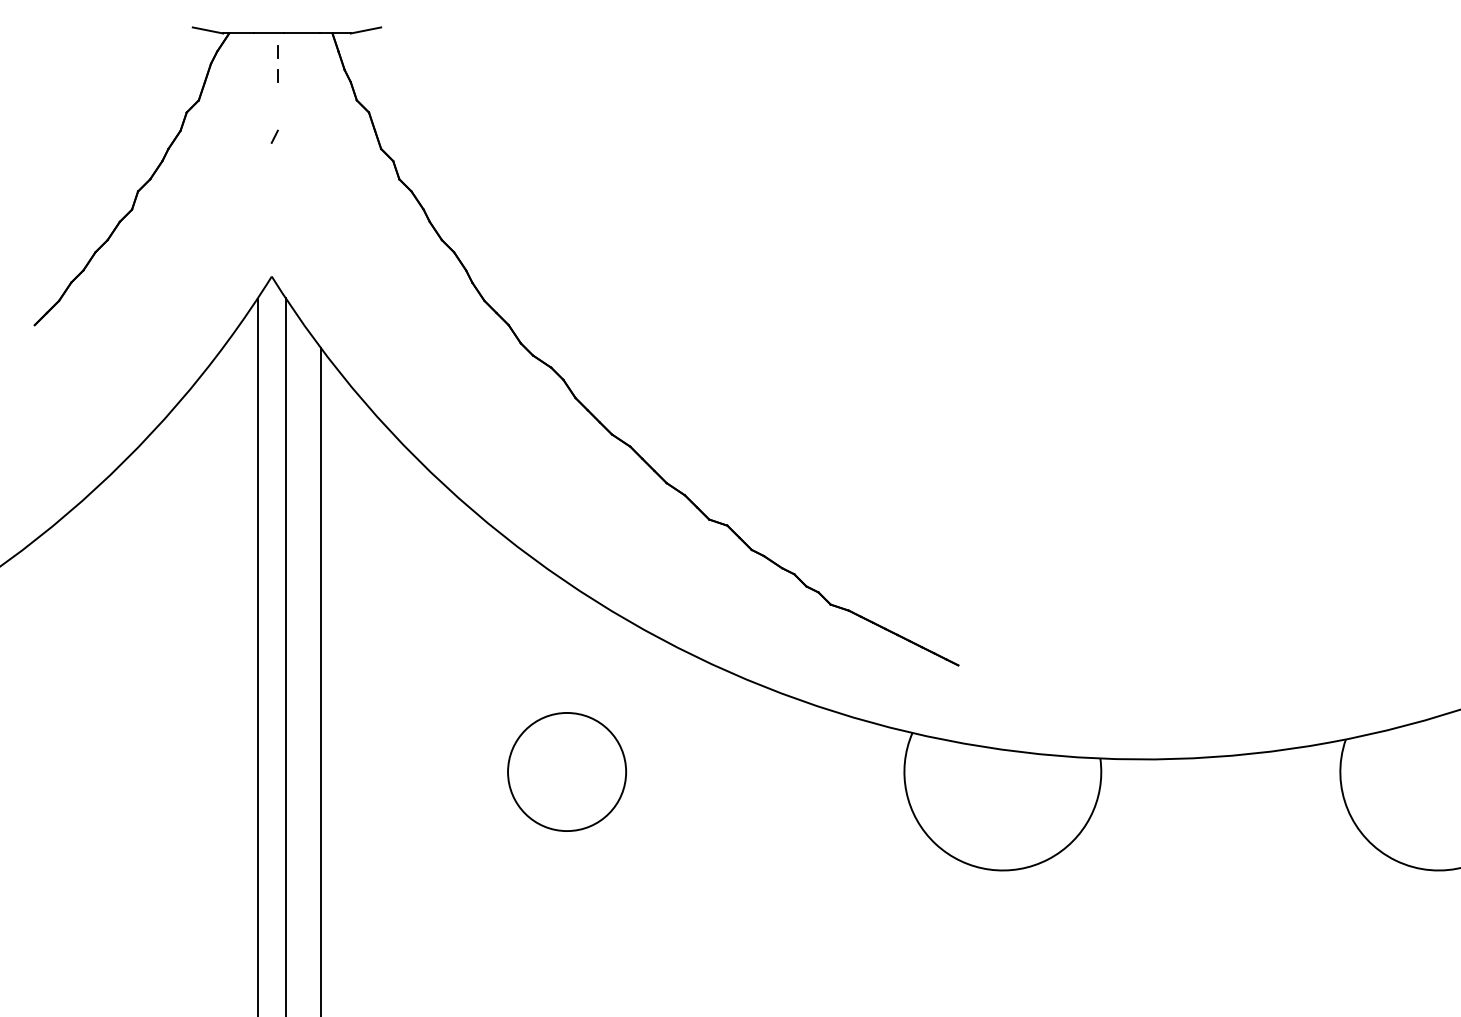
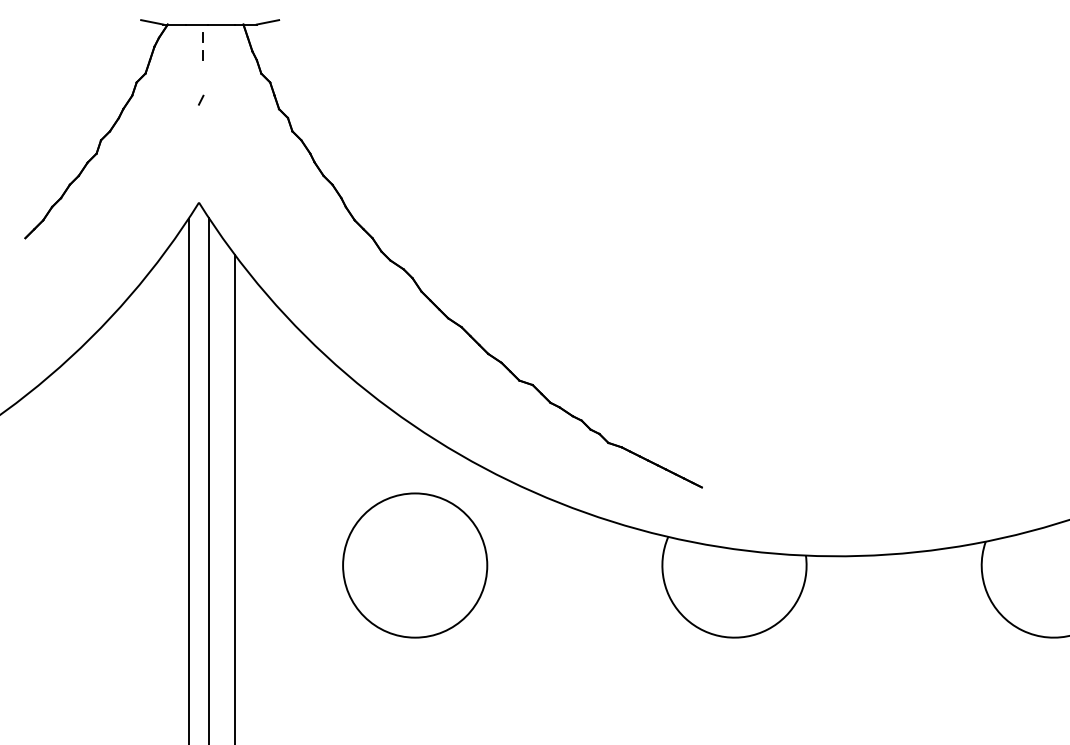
circle: (567, 771) -> (415, 565), size x1.67

